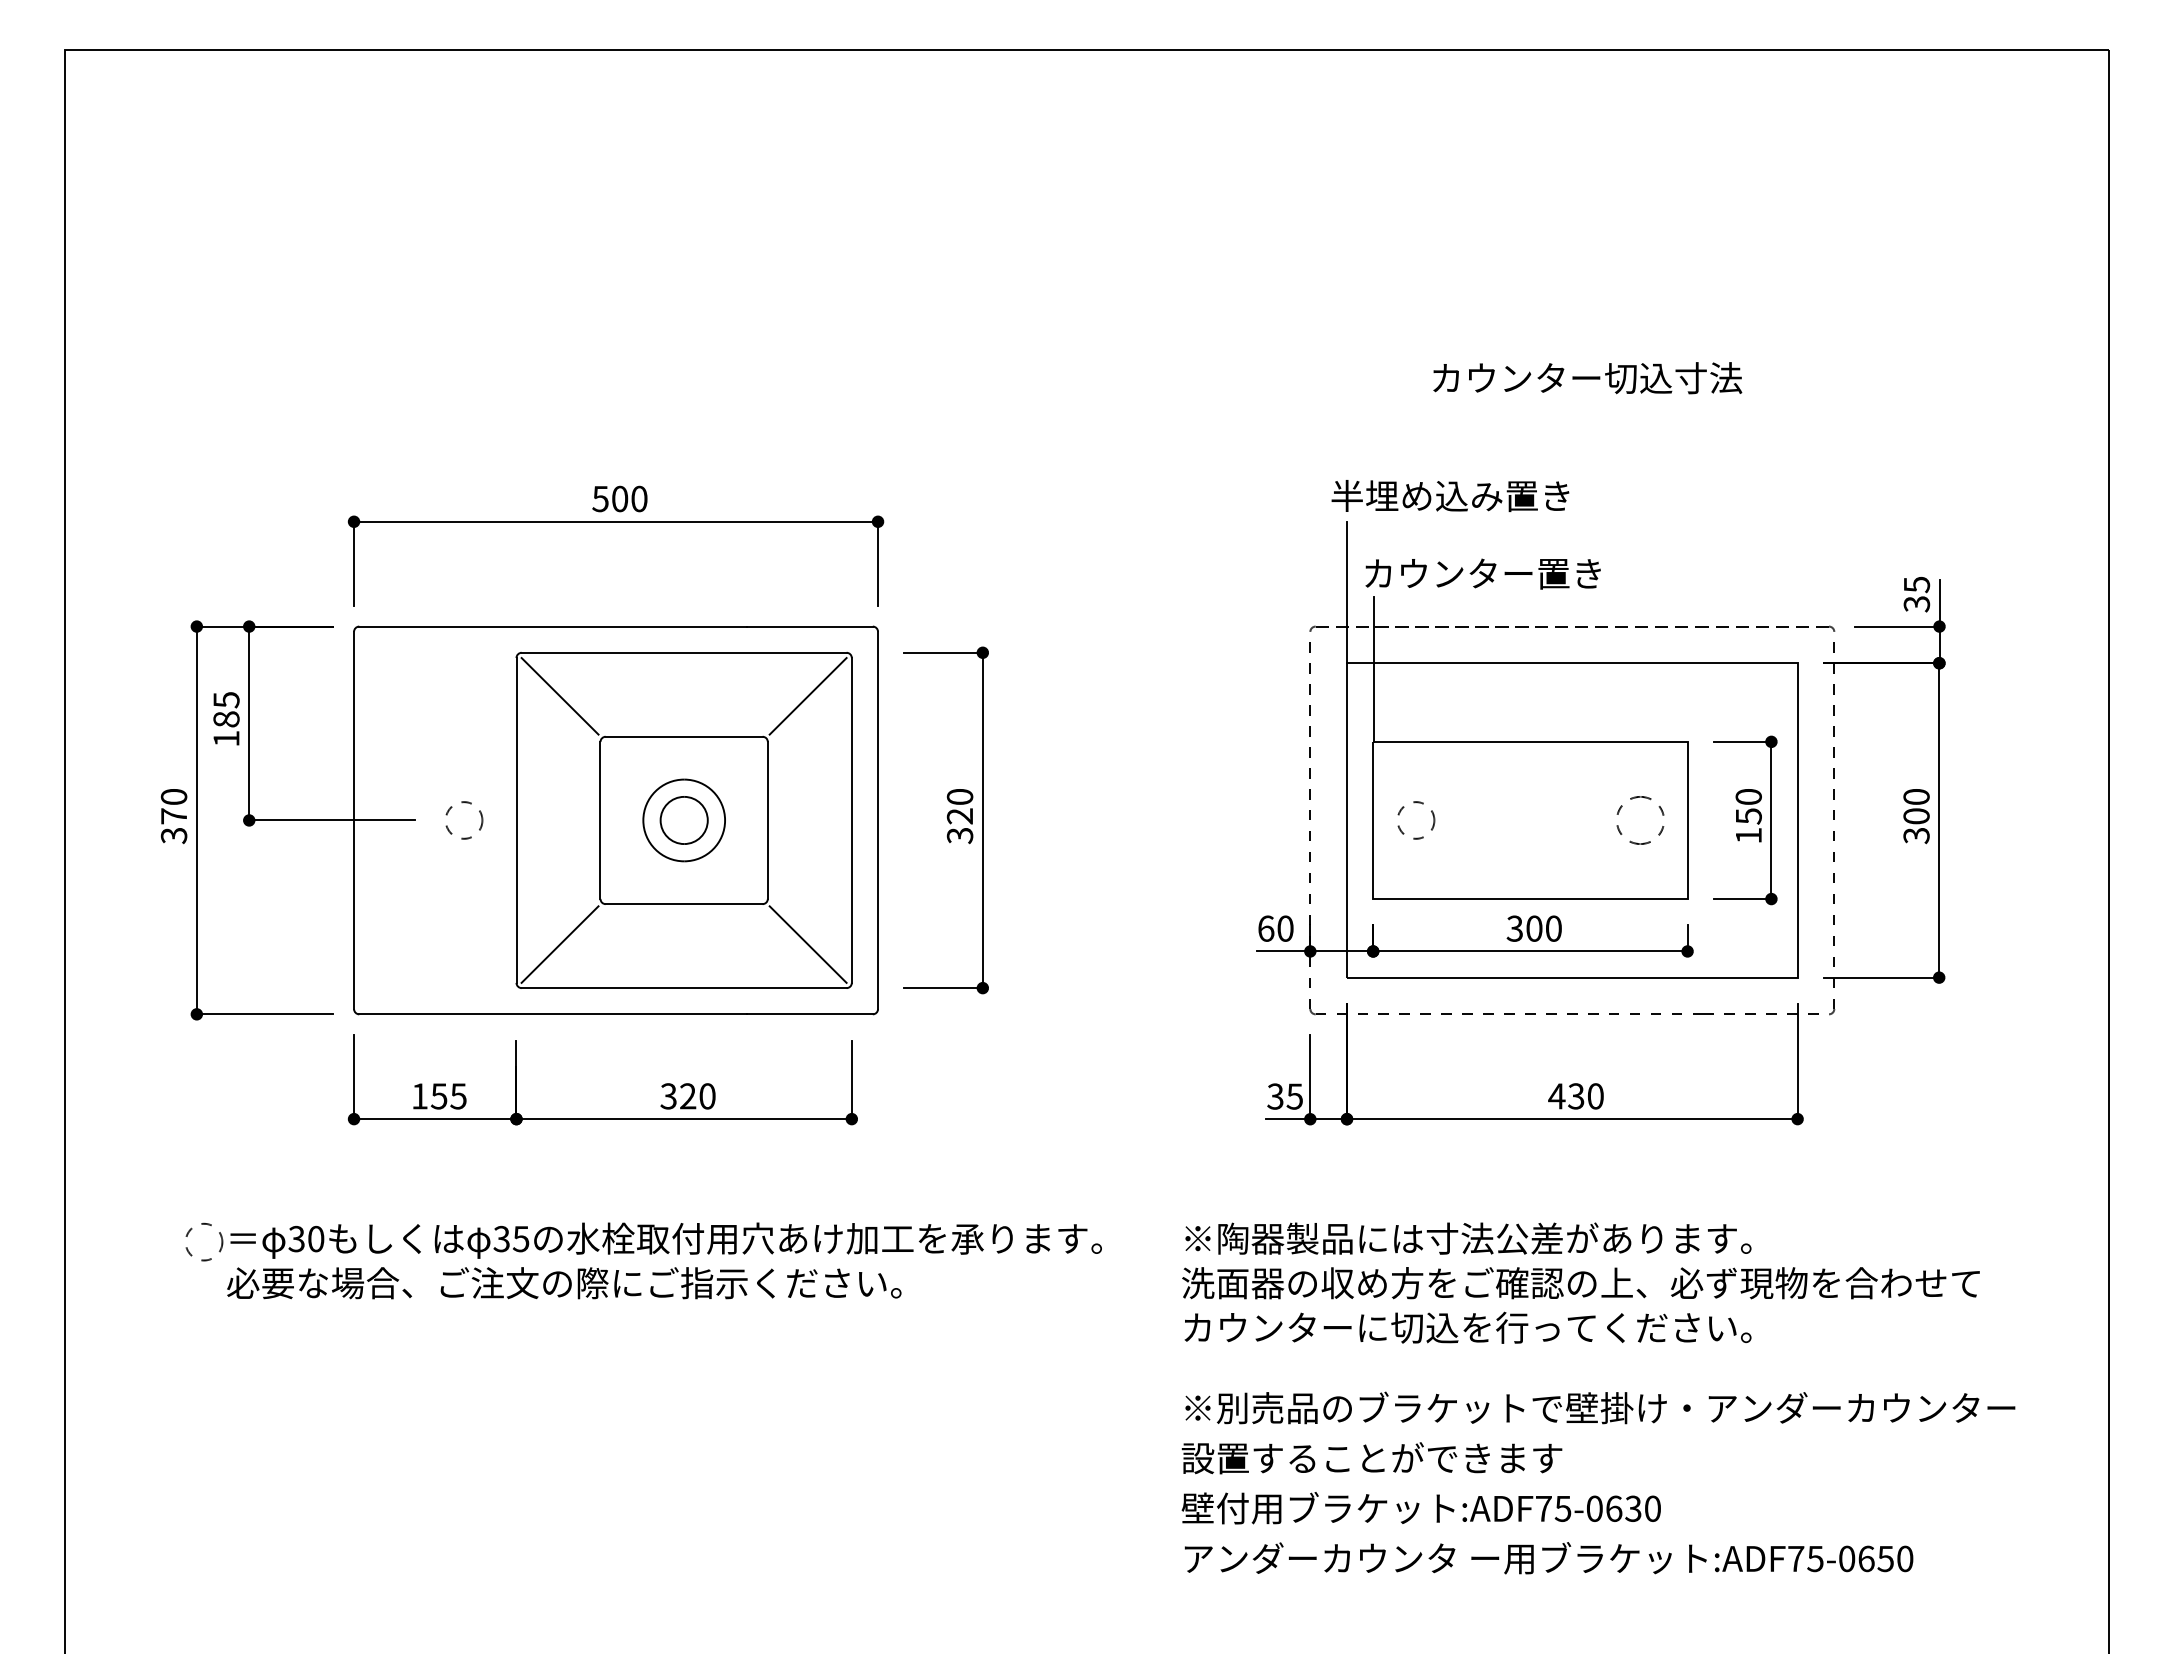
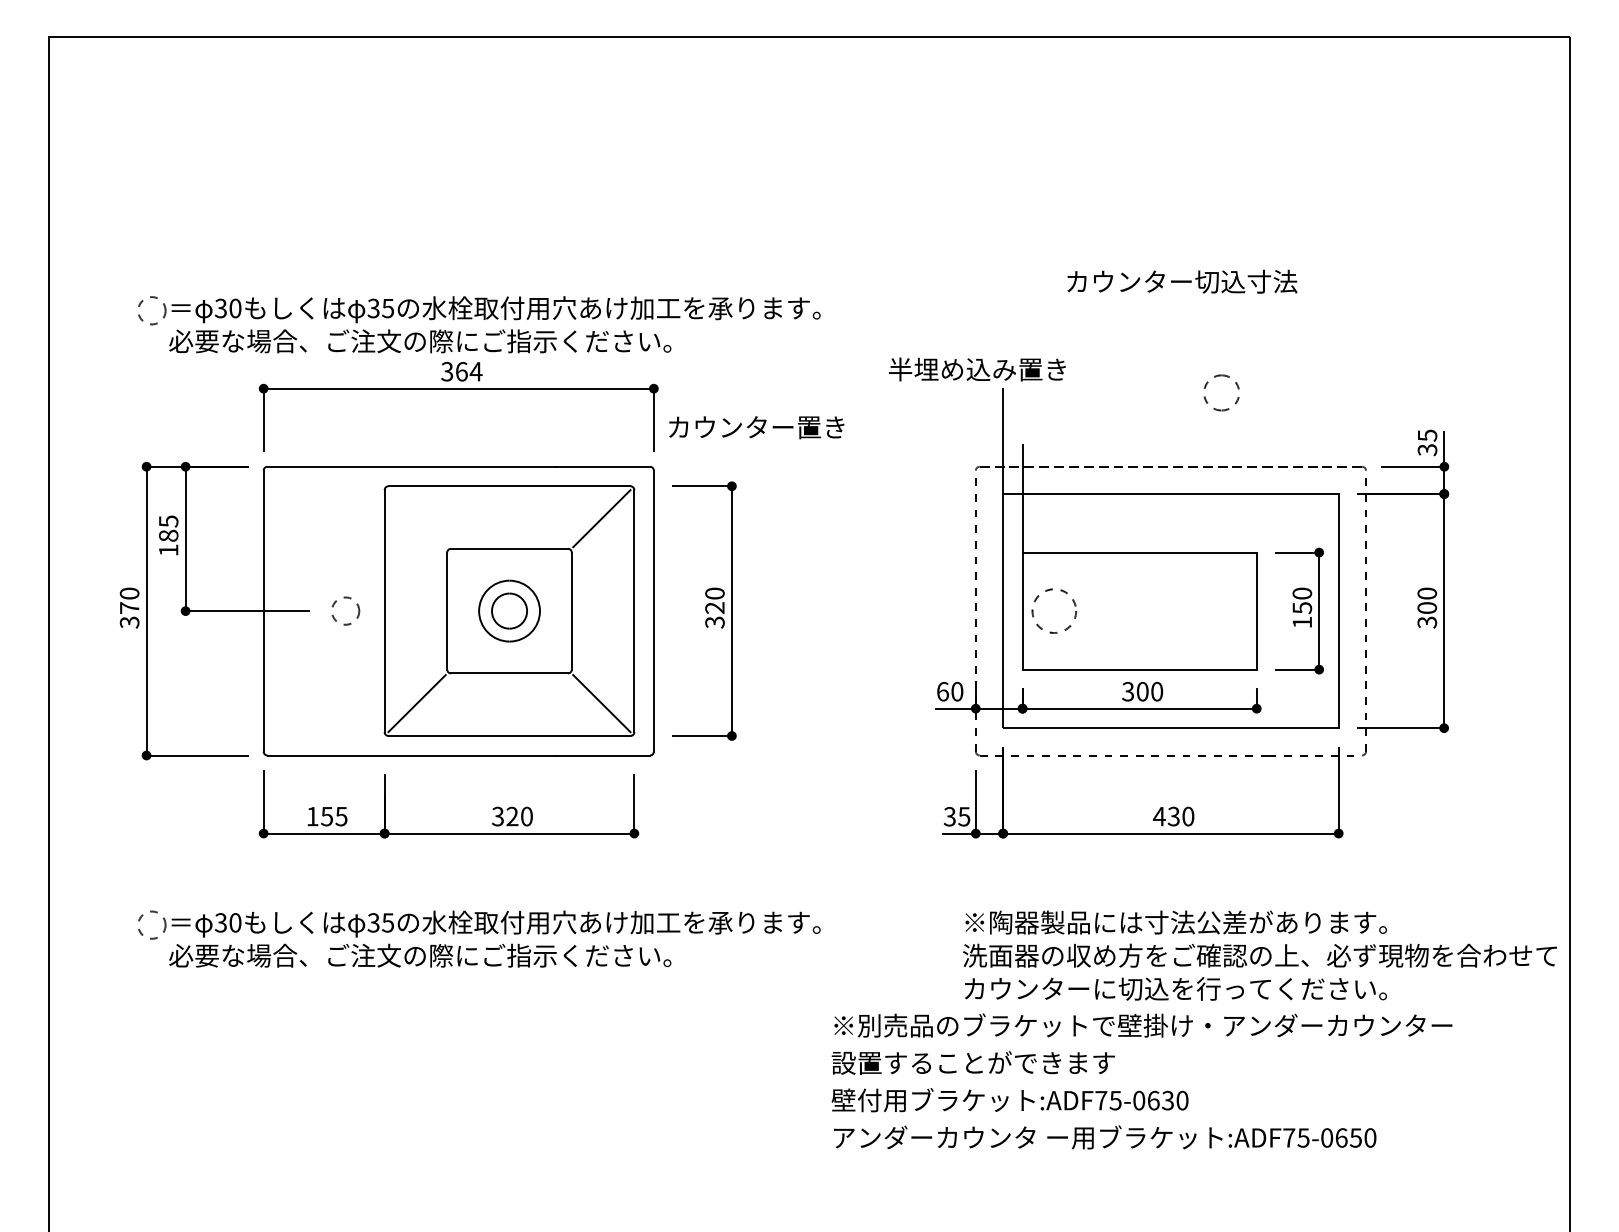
part: (649, 429) -> (483, 319), added
text: (1450, 496) -> (977, 369), moved
text: (620, 498) -> (462, 371), 500 -> 364
text: (1482, 573) -> (756, 427), moved
line: (559, 696) -> (416, 518), removed
circle: (1416, 820) -> (1054, 611), size x1.6
part: (1637, 842) -> (1219, 409), moved
text: (1580, 1282) -> (1259, 955), moved
text: (1598, 1482) -> (1142, 1081), moved

